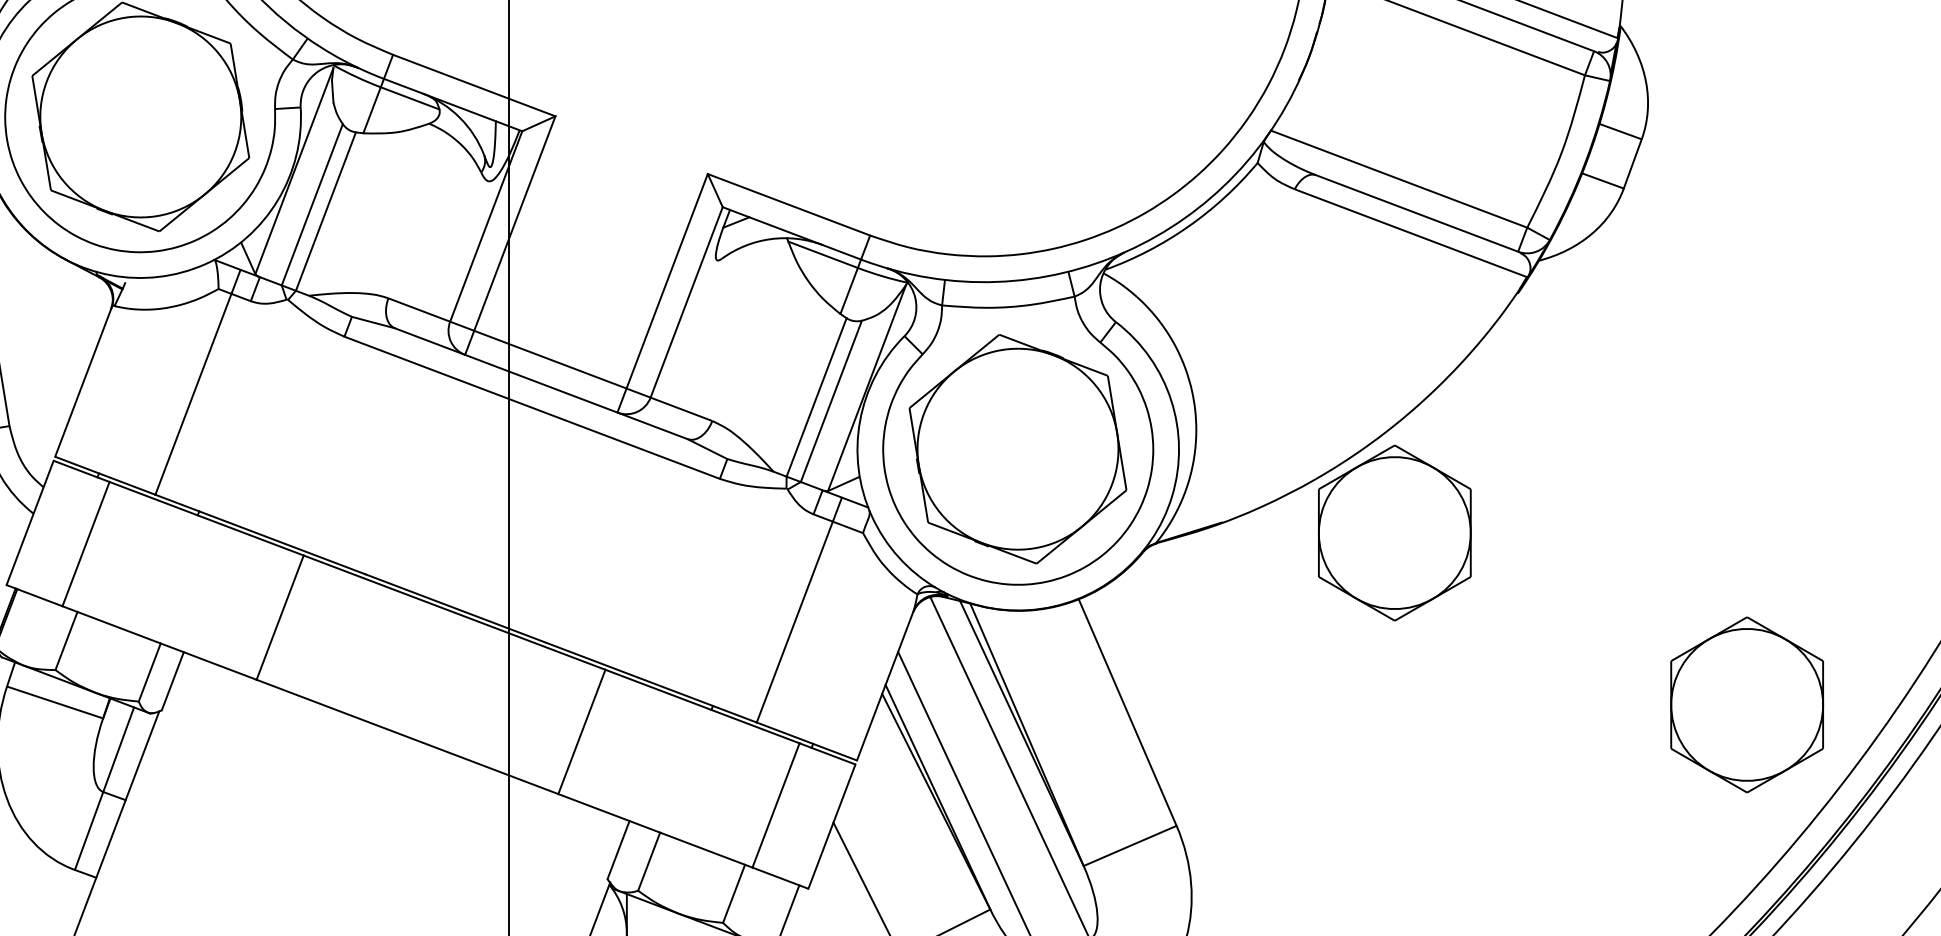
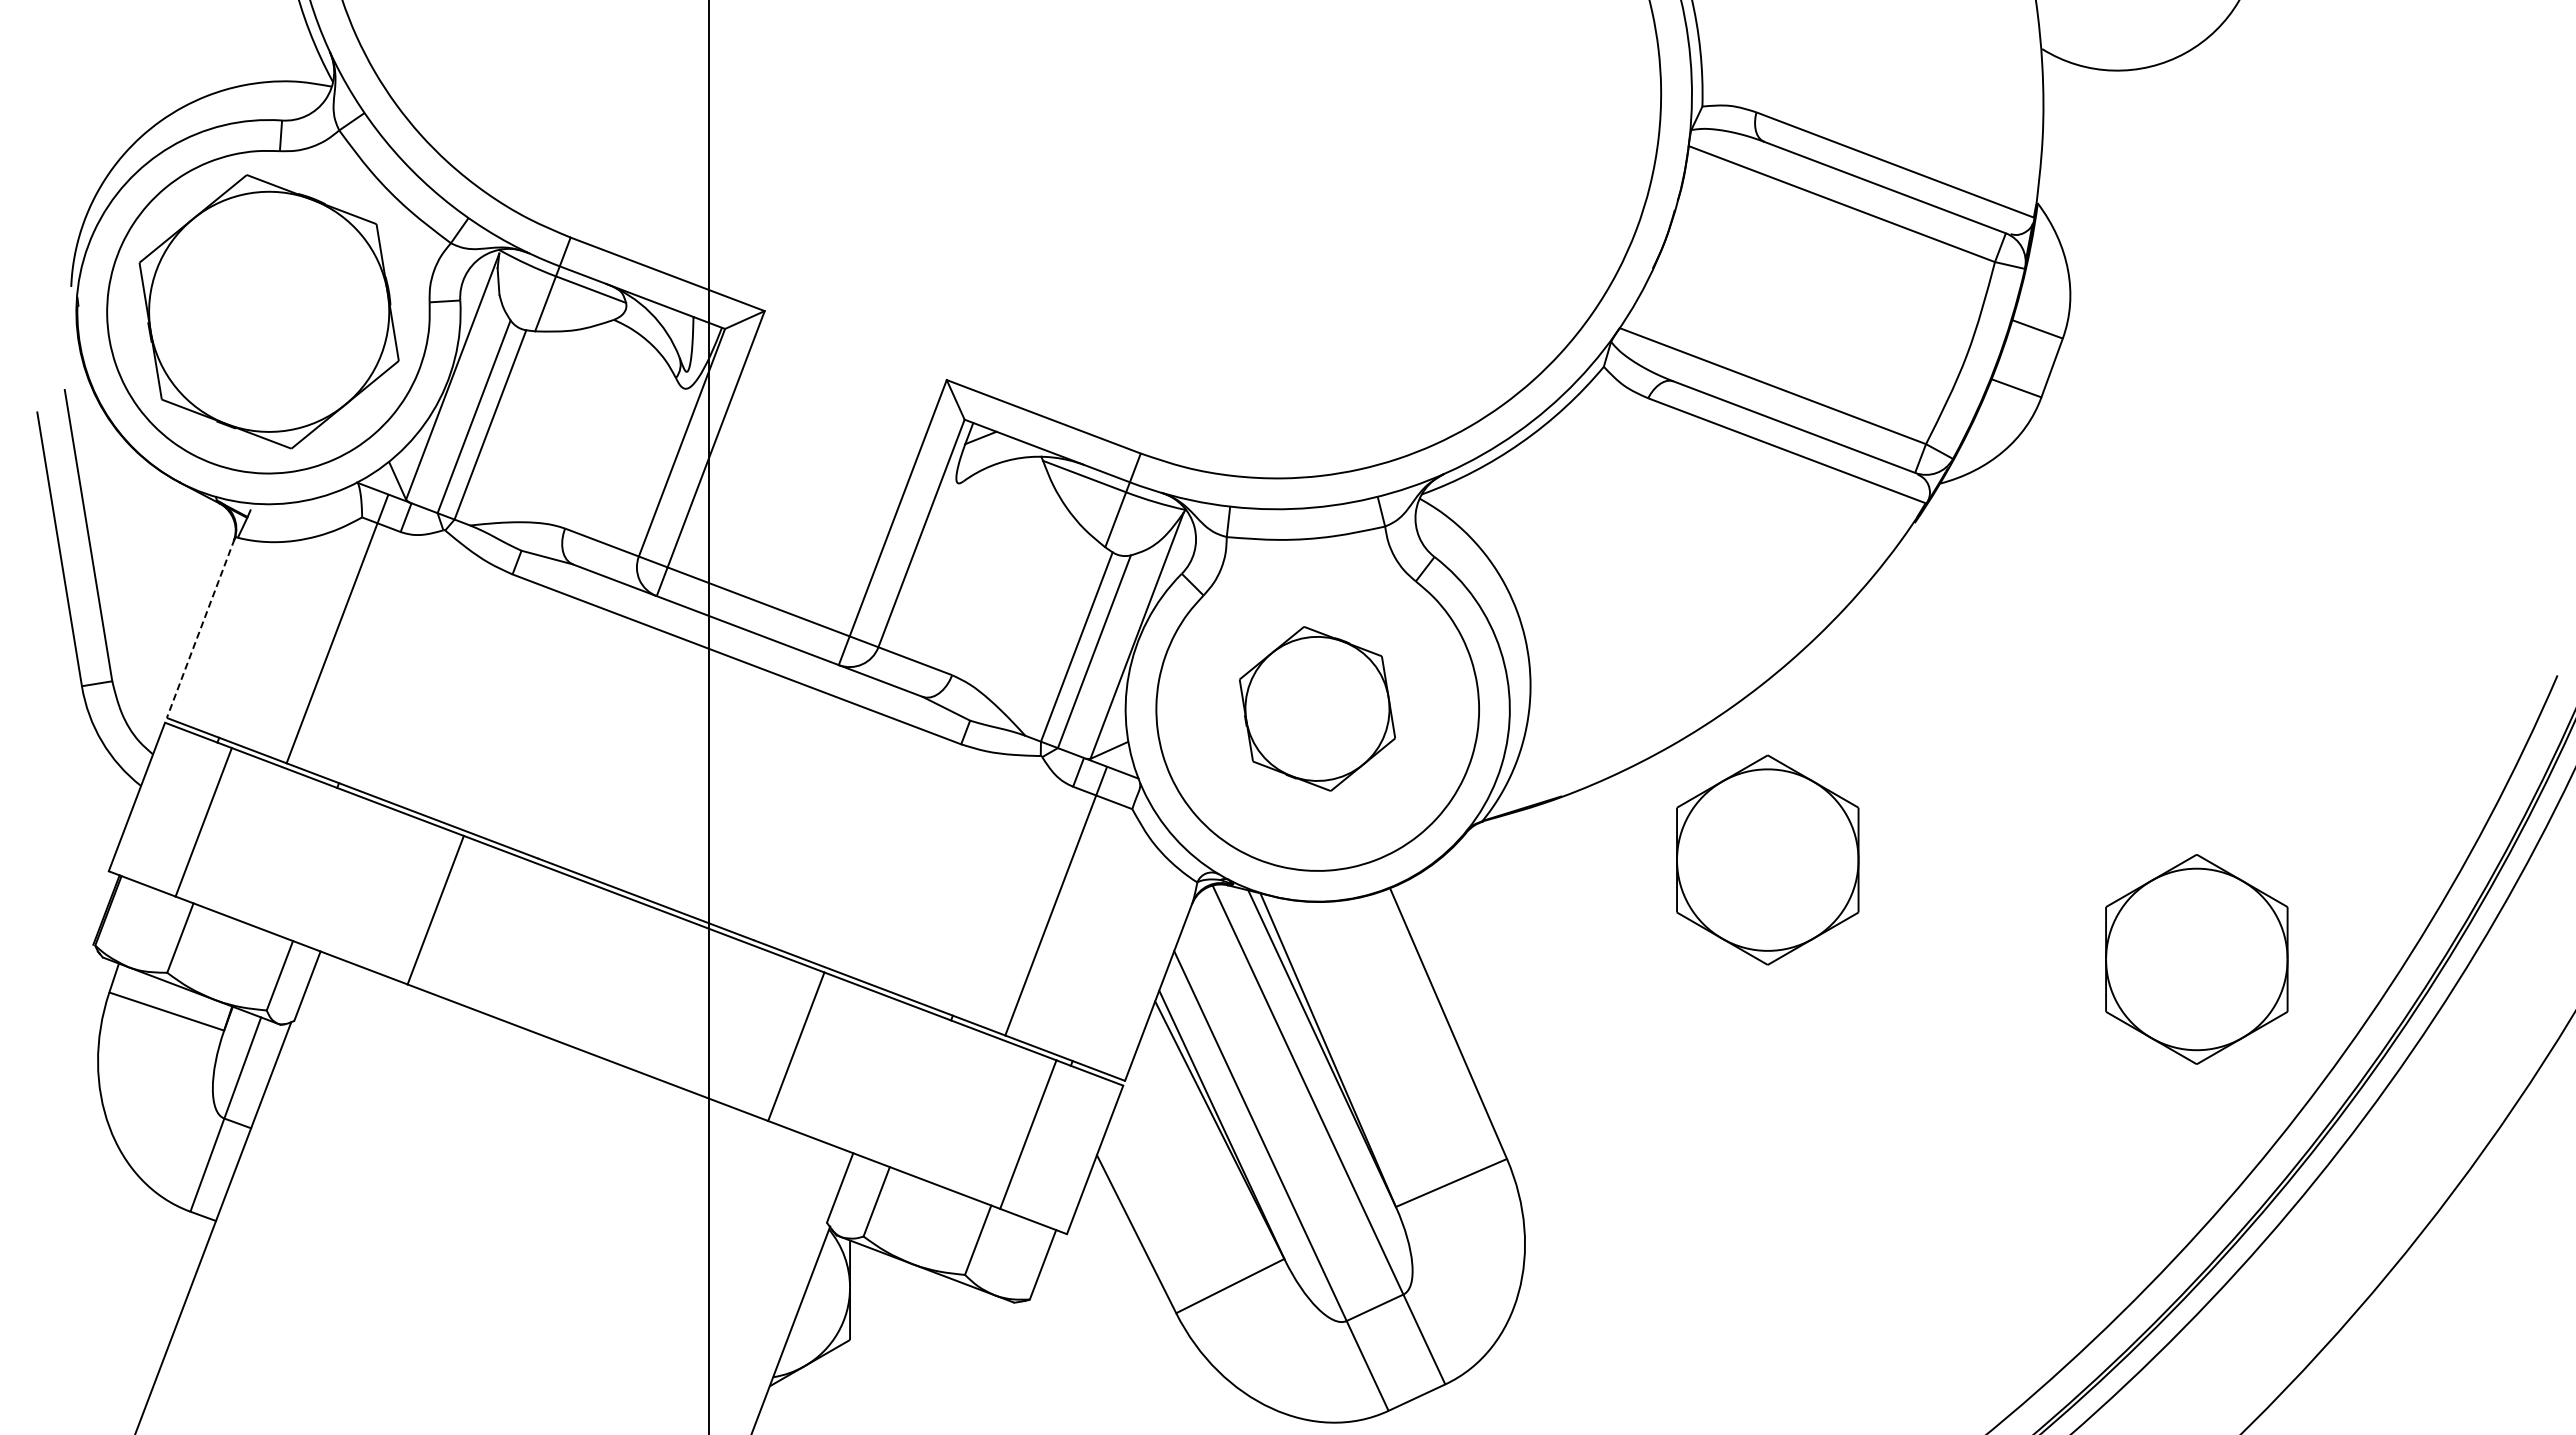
line: (83, 381) -> (200, 628), solid -> dashed
part: (1018, 448) -> (1317, 708), size x0.6
part: (1394, 532) -> (1767, 859), moved
part: (1746, 704) -> (2196, 959), moved

